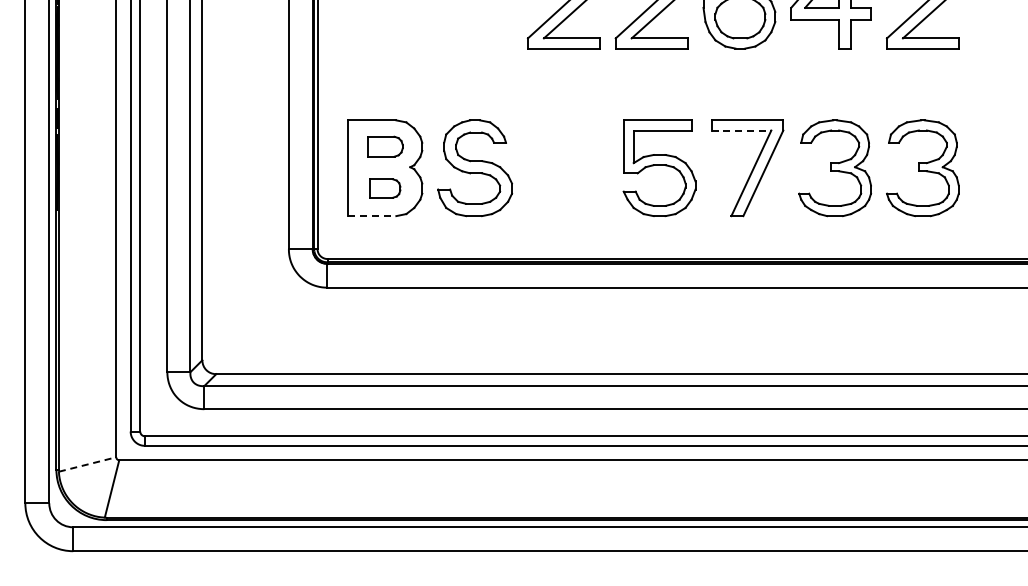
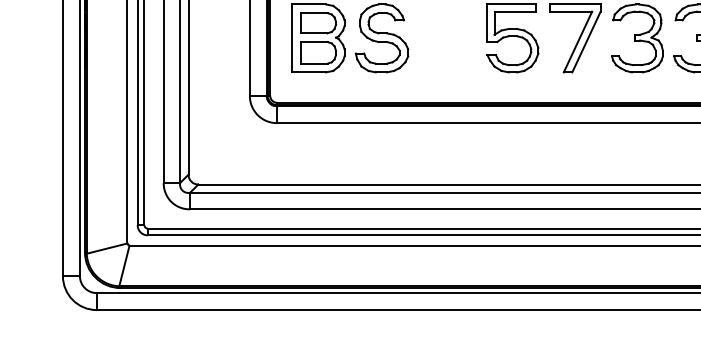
line: (741, 130) -> (570, 11), dashed -> solid
part: (385, 146) -> (318, 23), size x1.43
part: (385, 188) -> (318, 52), size x1.67
line: (372, 216) -> (309, 72), dashed -> solid
line: (87, 464) -> (107, 248), dashed -> solid

